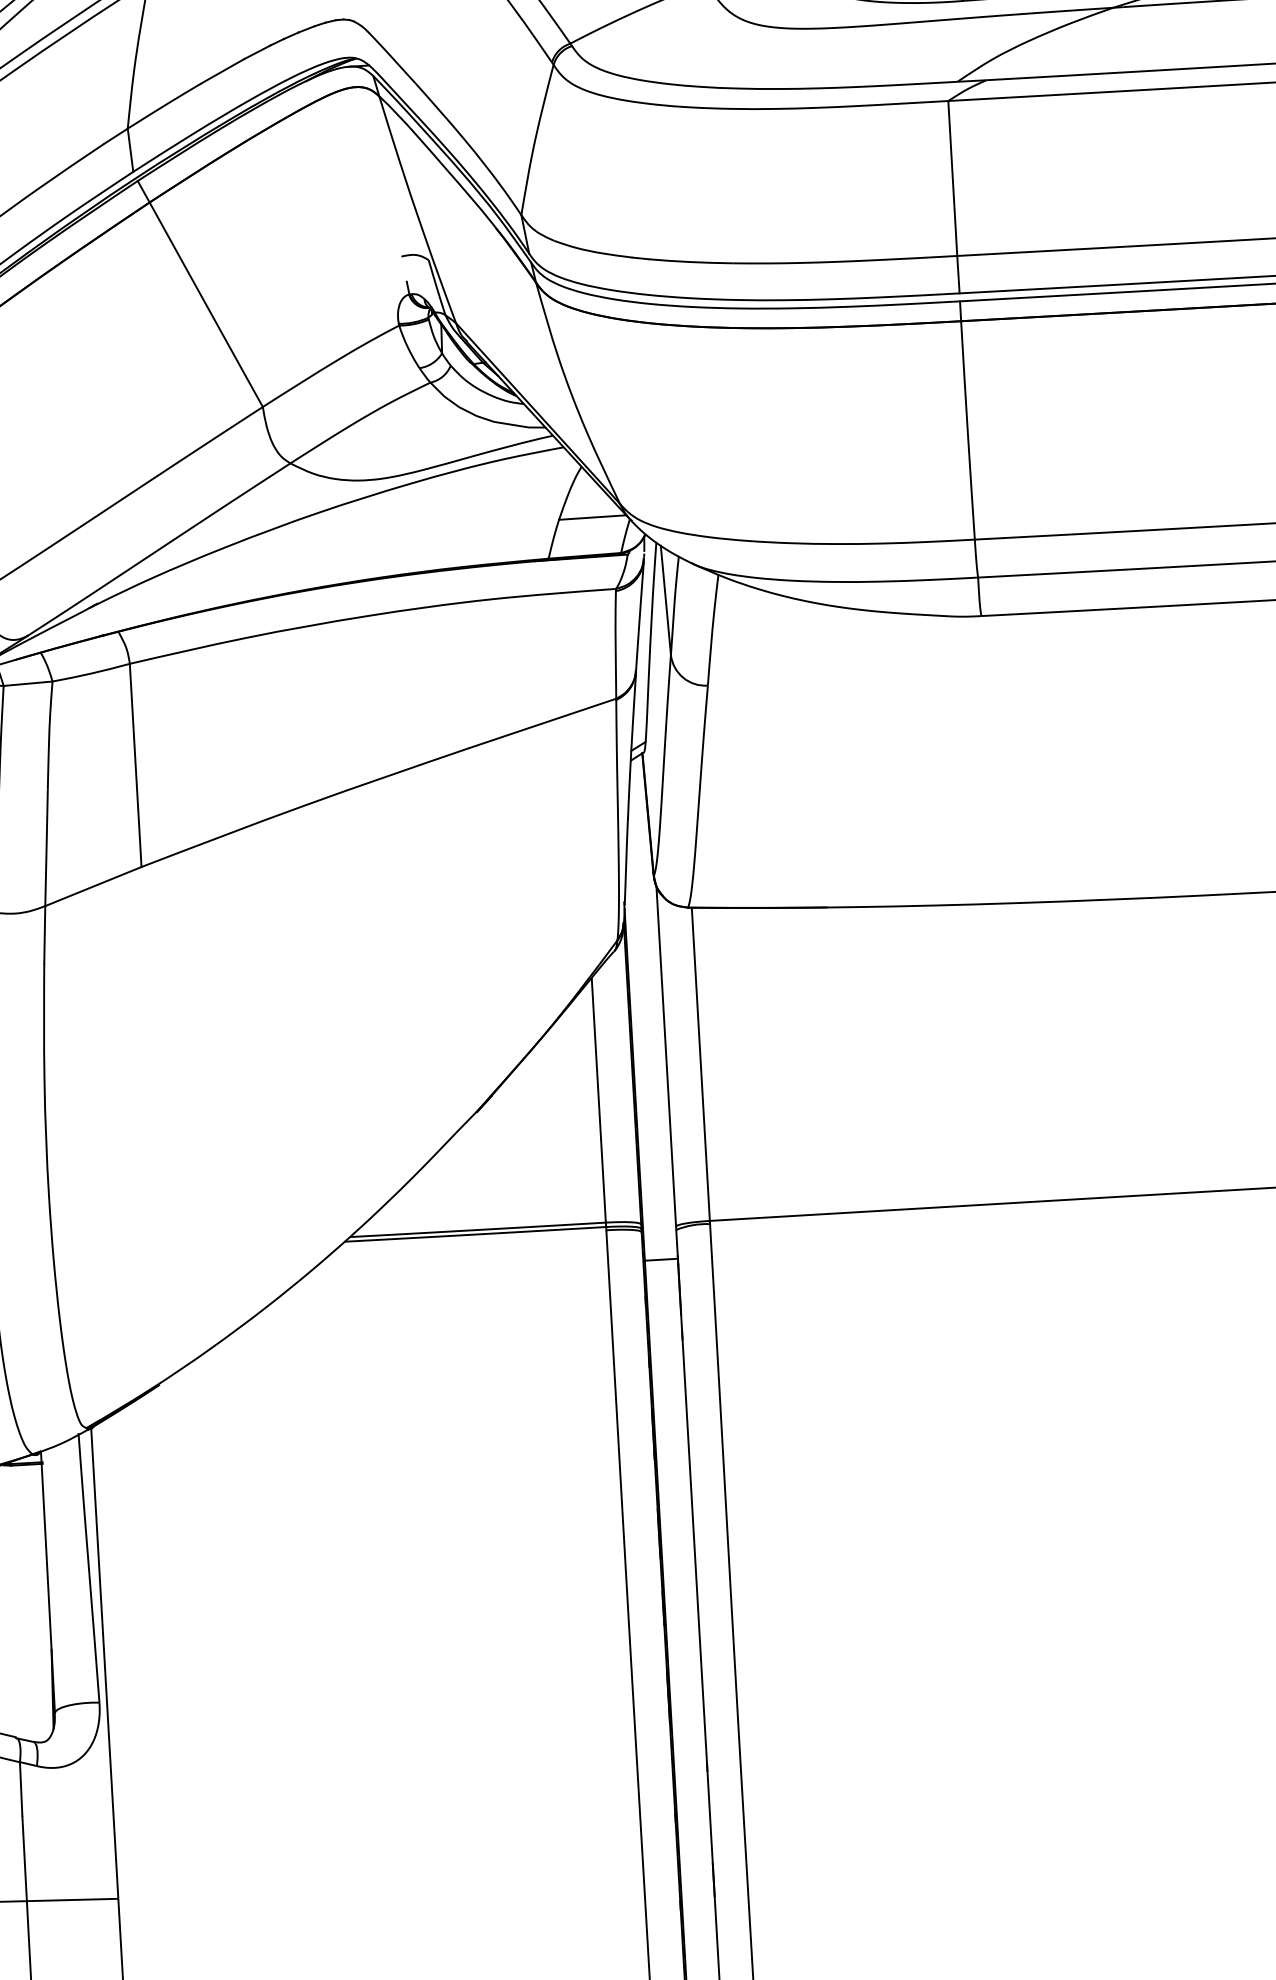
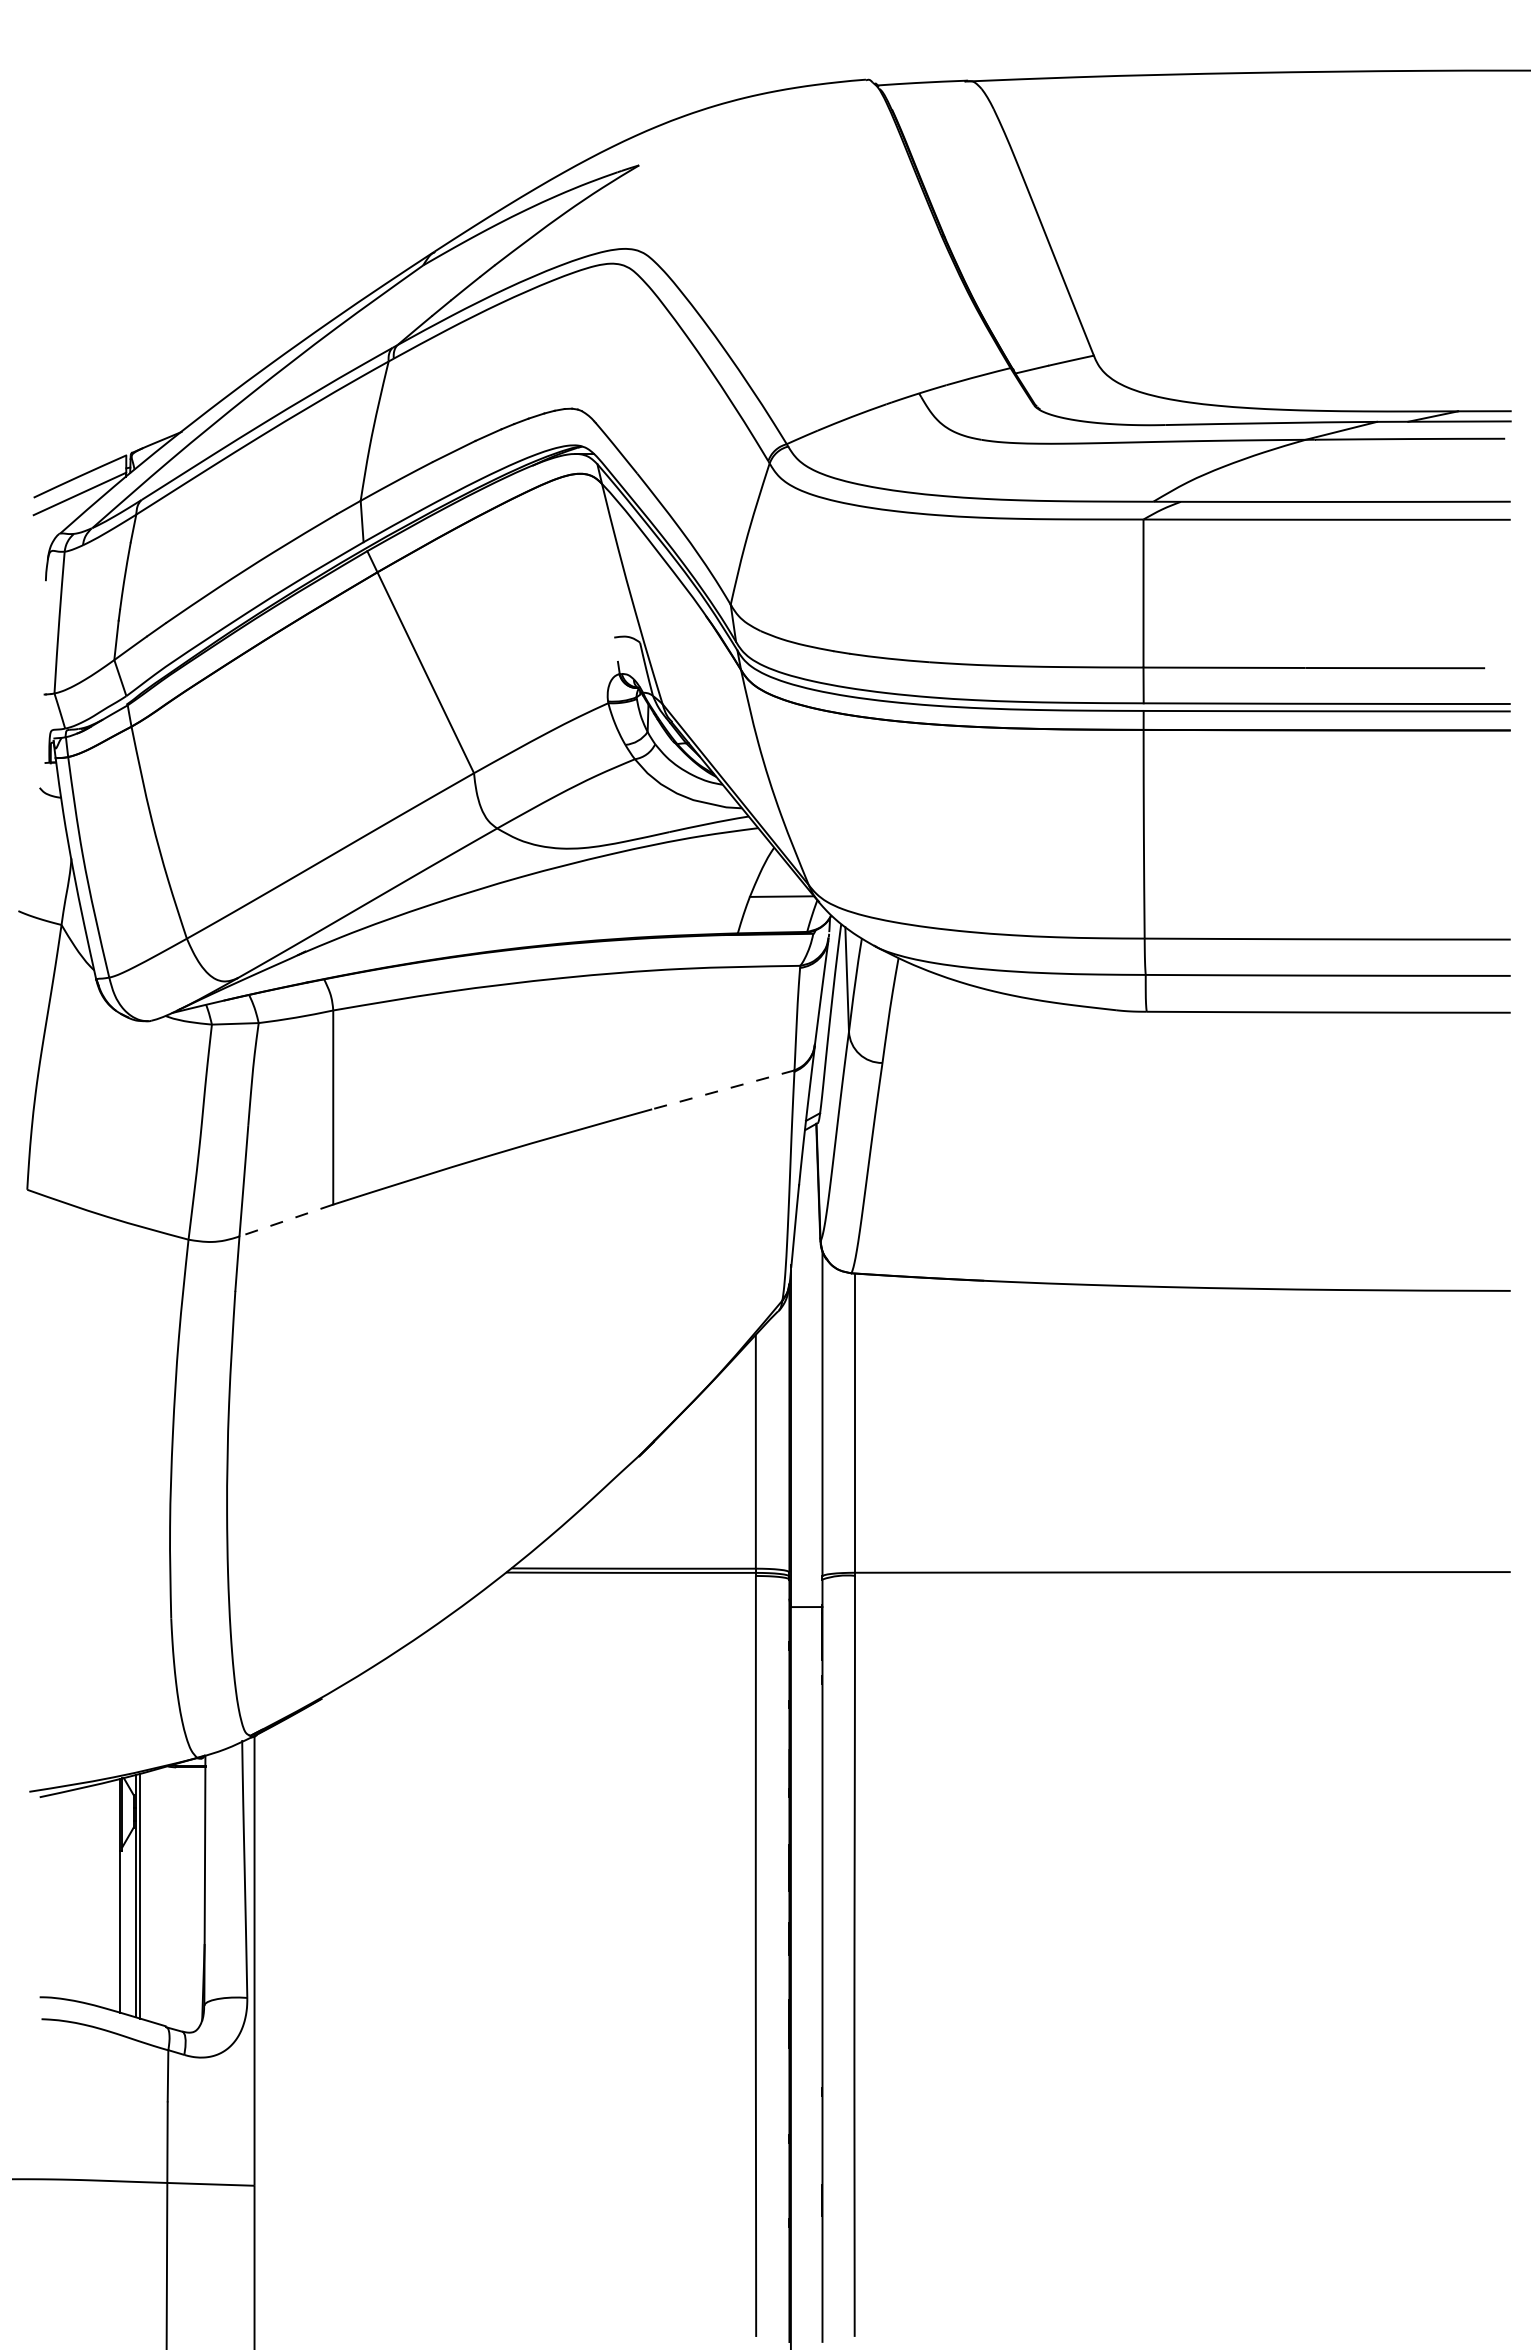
line: (543, 722) -> (723, 1089), solid -> dashed
line: (92, 886) -> (285, 1220), solid -> dashed

